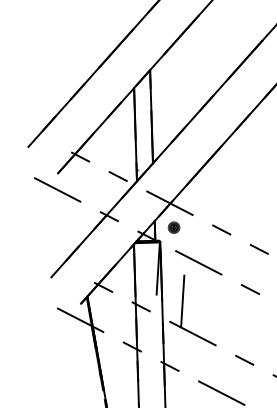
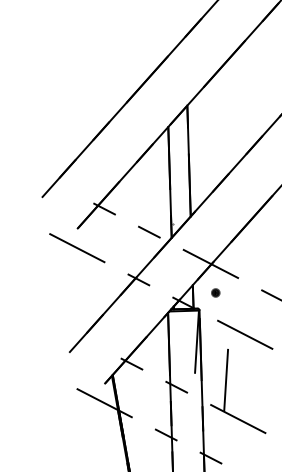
part: (173, 227) -> (215, 292), size x0.6

